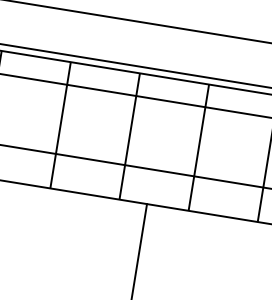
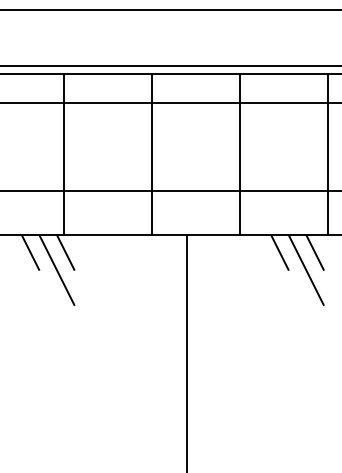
line: (21, 198) -> (30, 252), added
line: (49, 202) -> (65, 252), added
line: (39, 215) -> (56, 270), added
line: (217, 229) -> (279, 252), added
line: (244, 234) -> (314, 252), added
line: (236, 247) -> (306, 270), added

